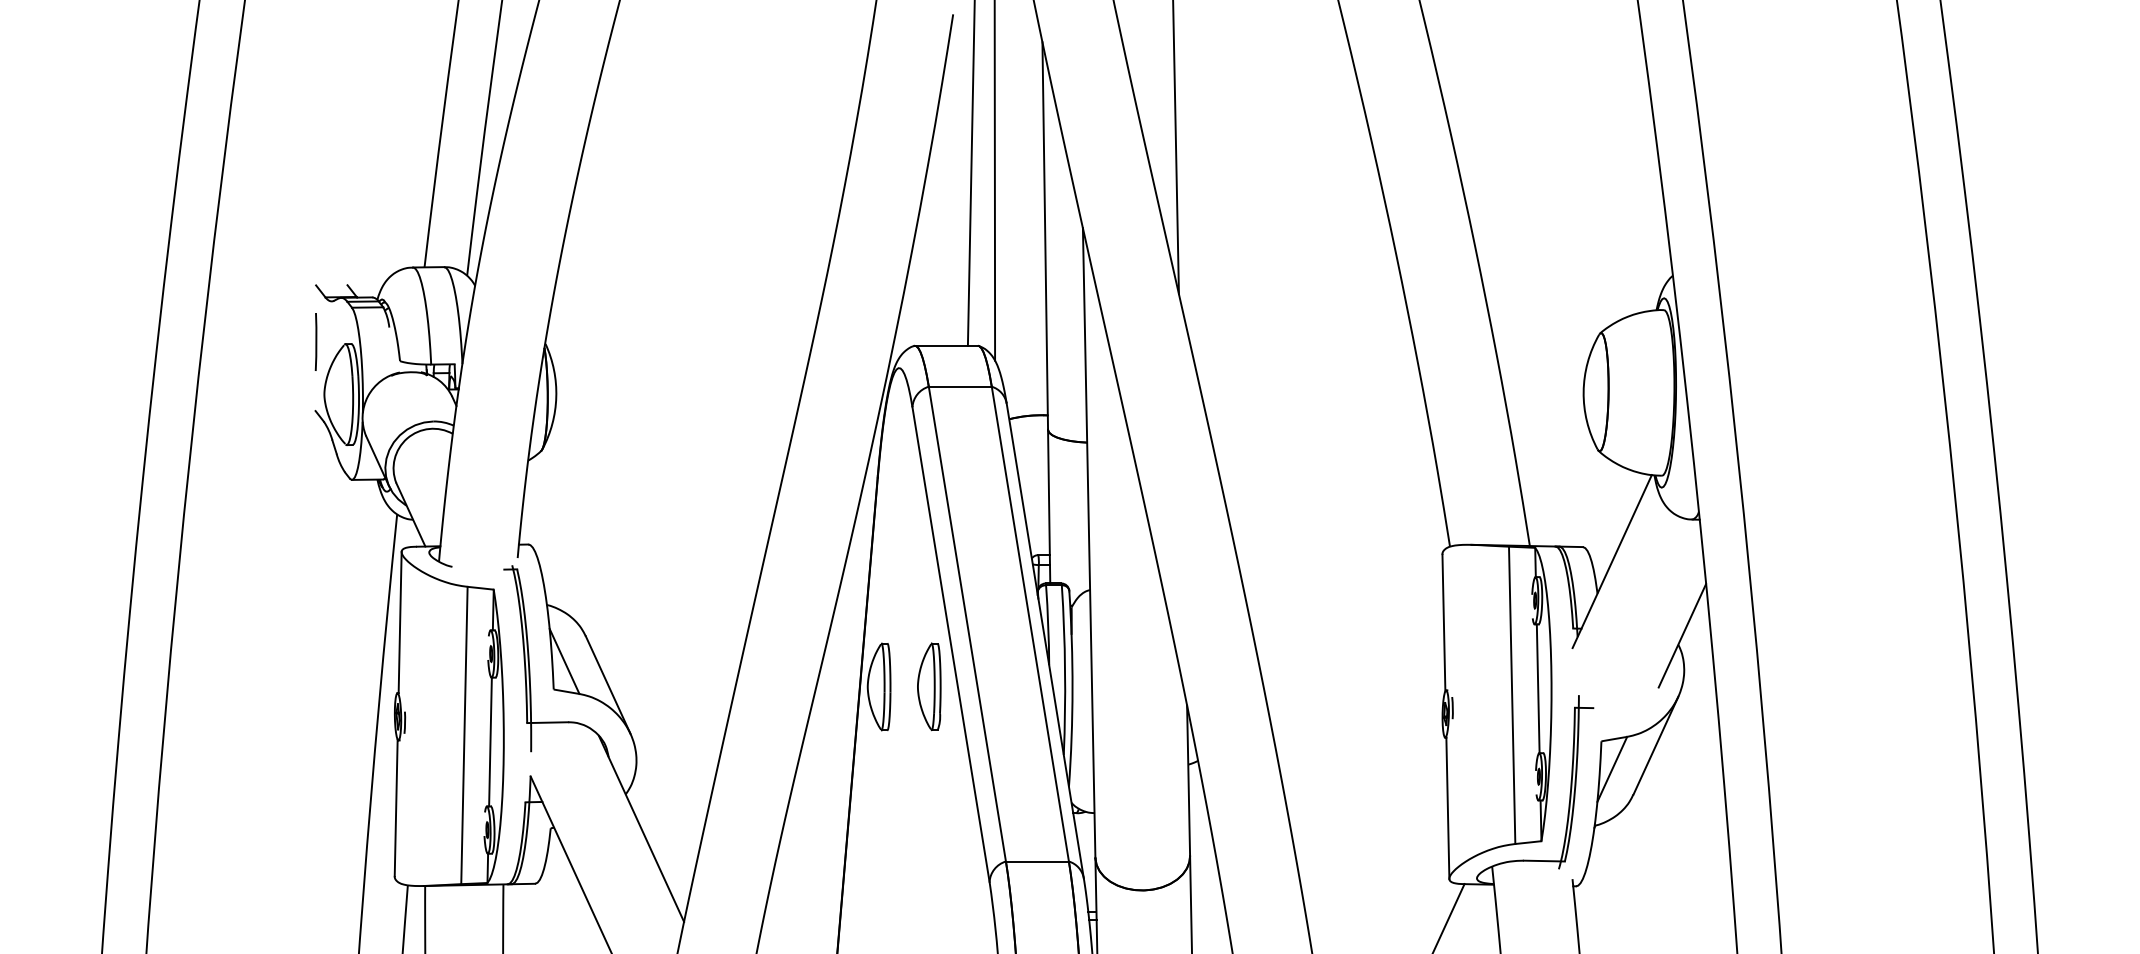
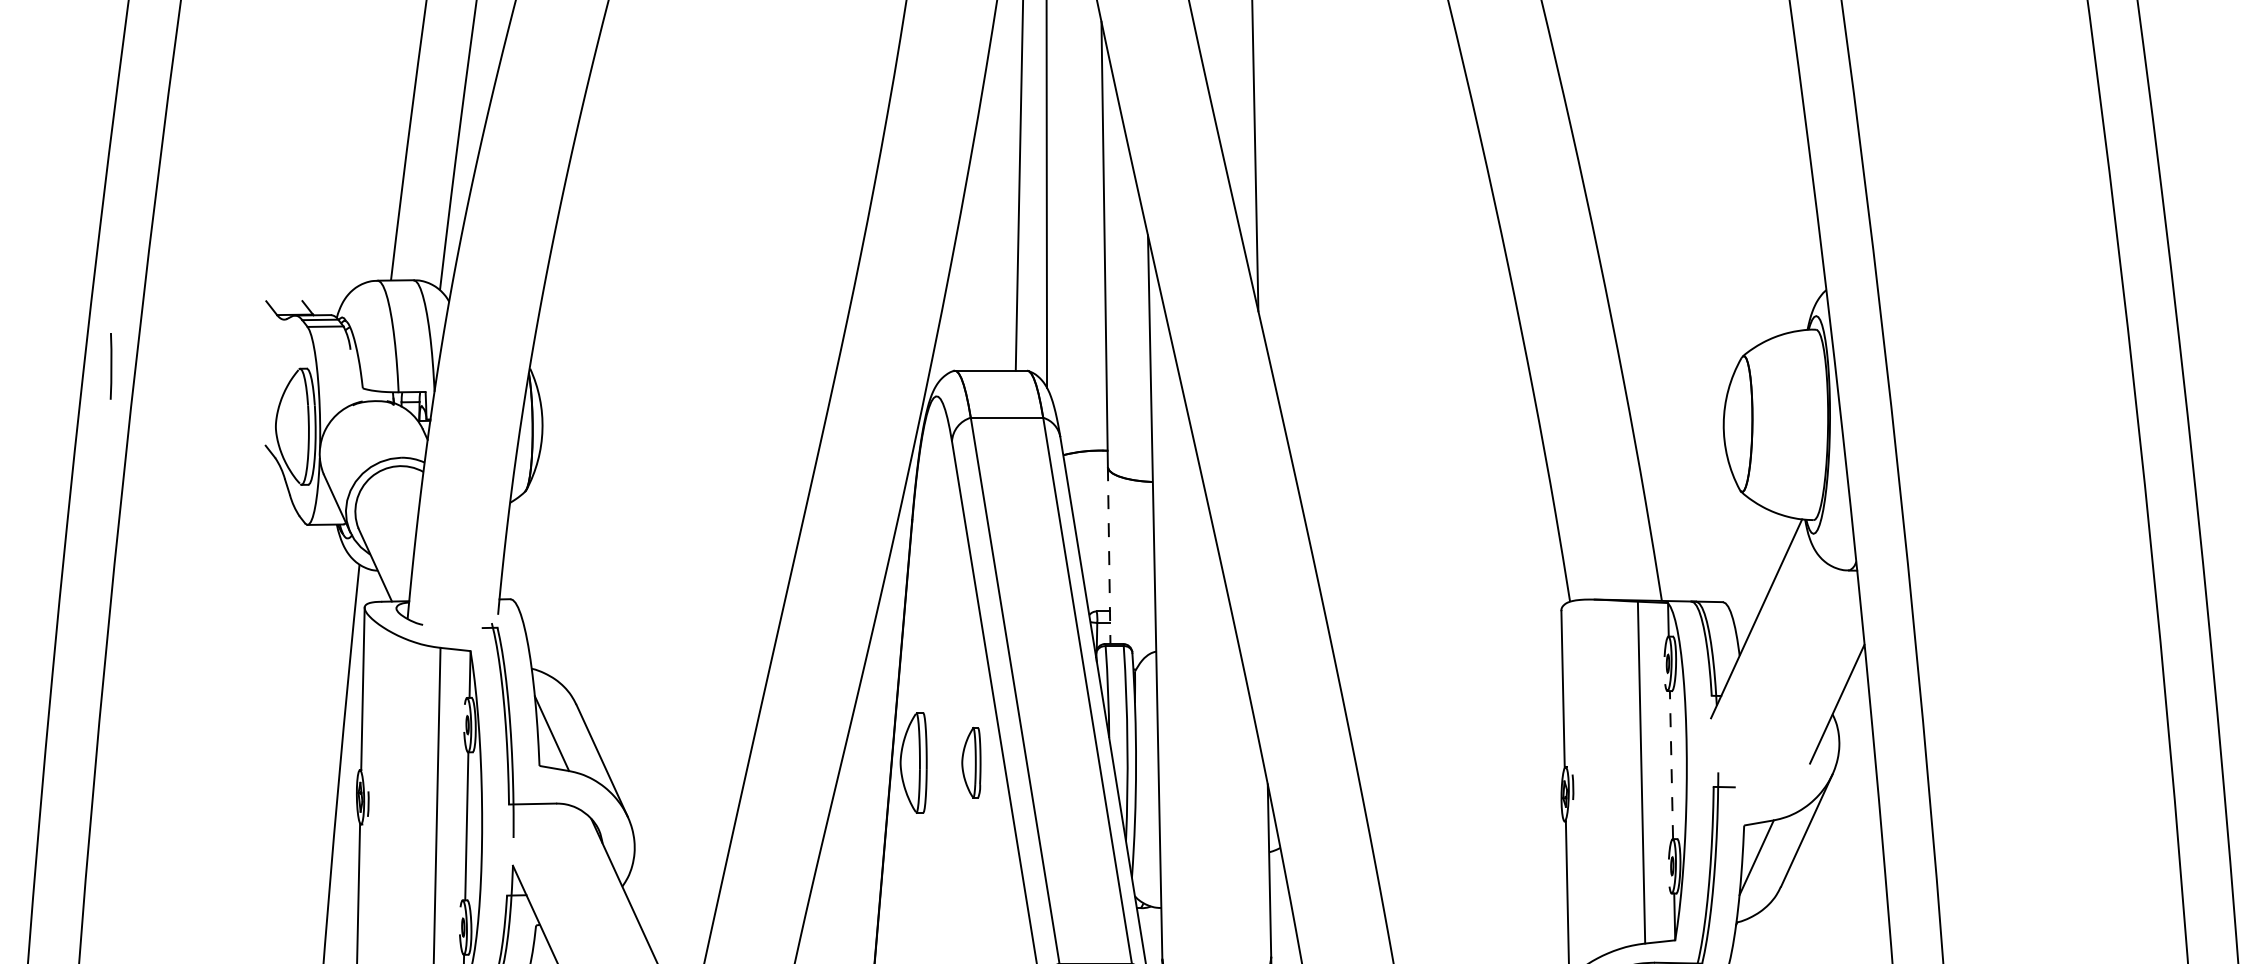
line: (315, 341) -> (110, 365), moved
line: (1049, 506) -> (1109, 555), solid -> dashed
part: (929, 686) -> (971, 762), size x0.7
line: (1538, 688) -> (1671, 764), solid -> dashed

